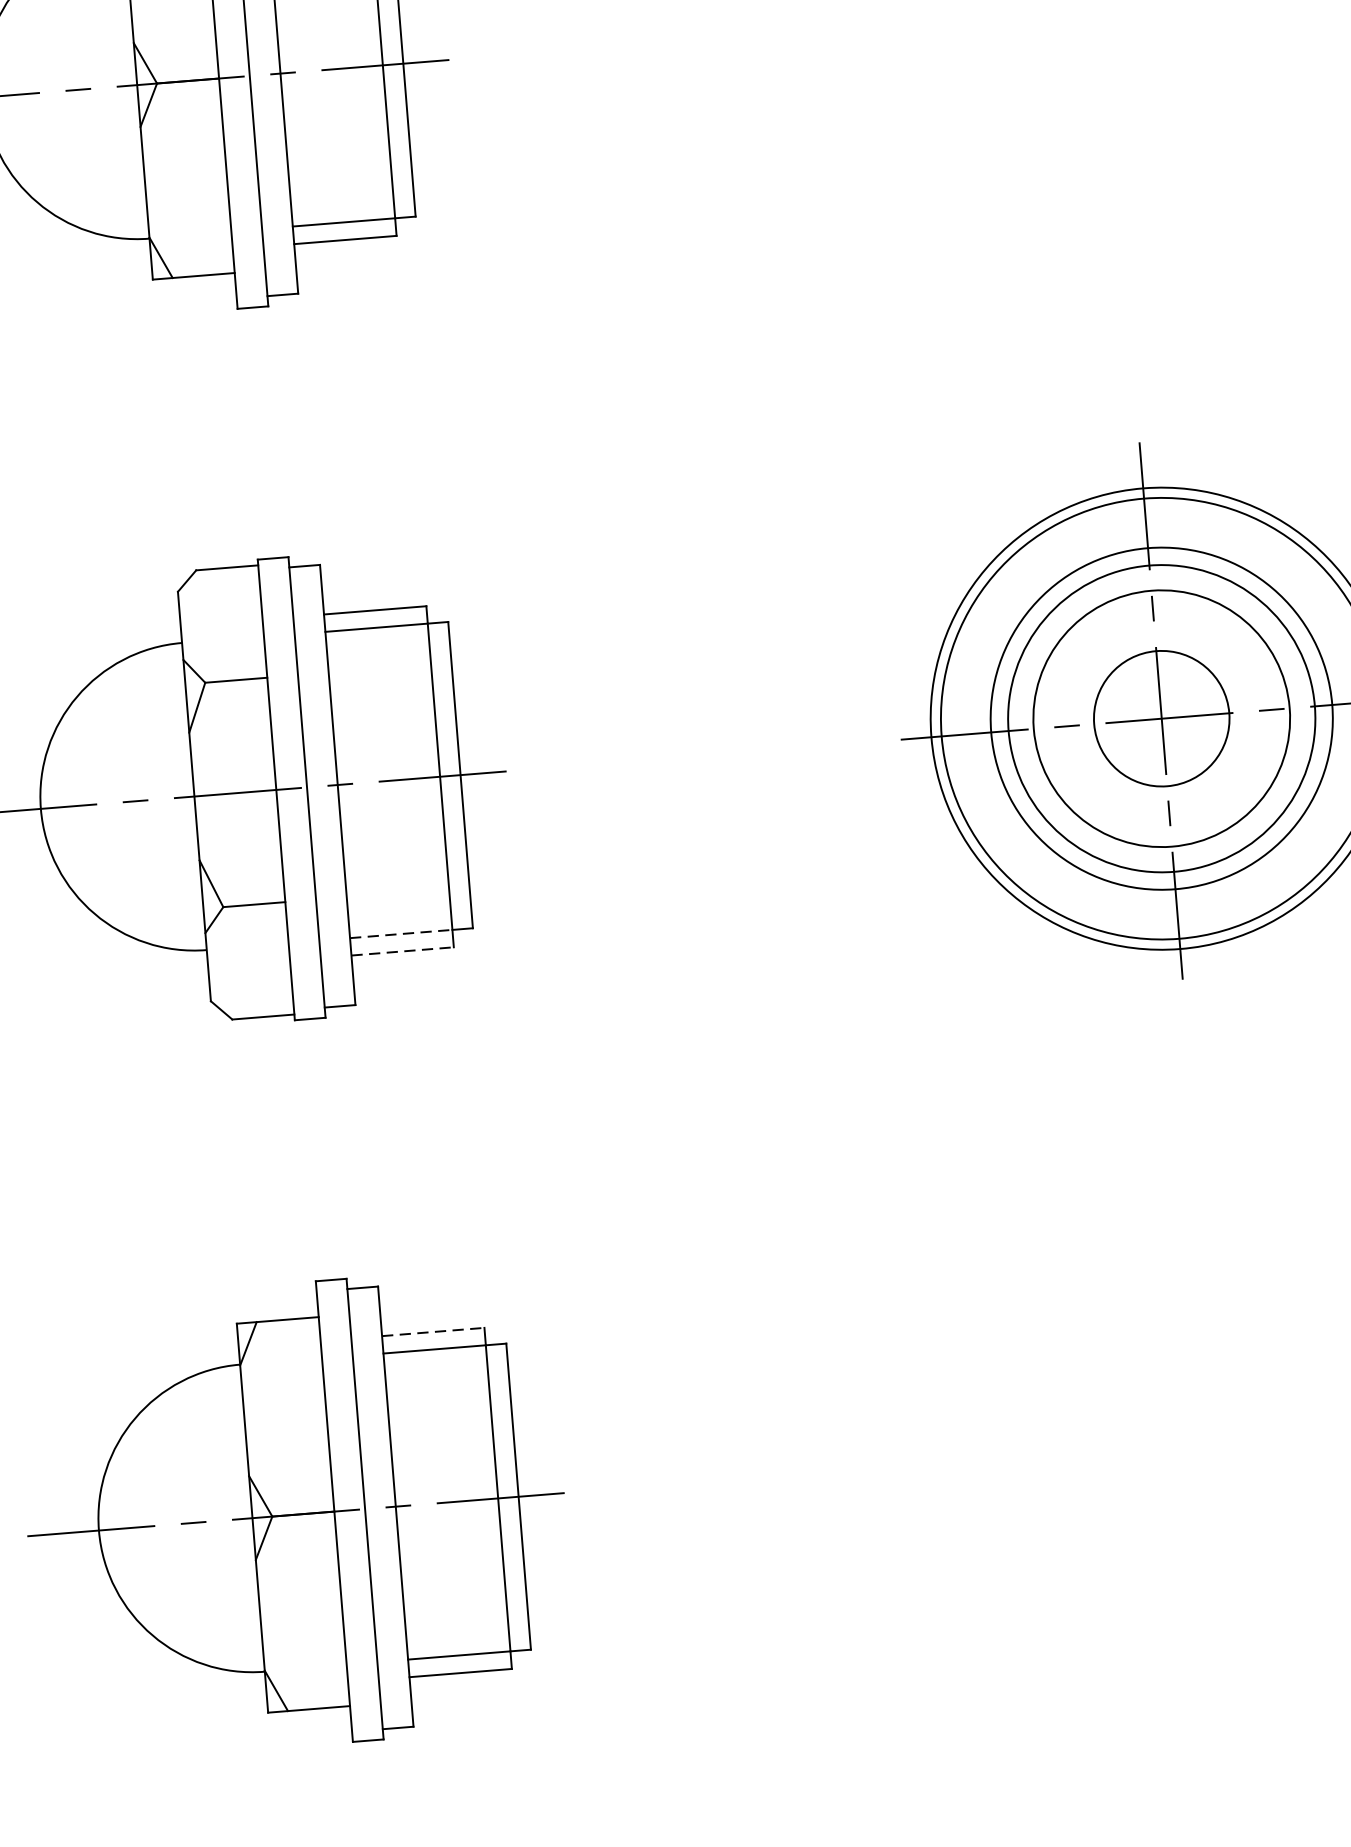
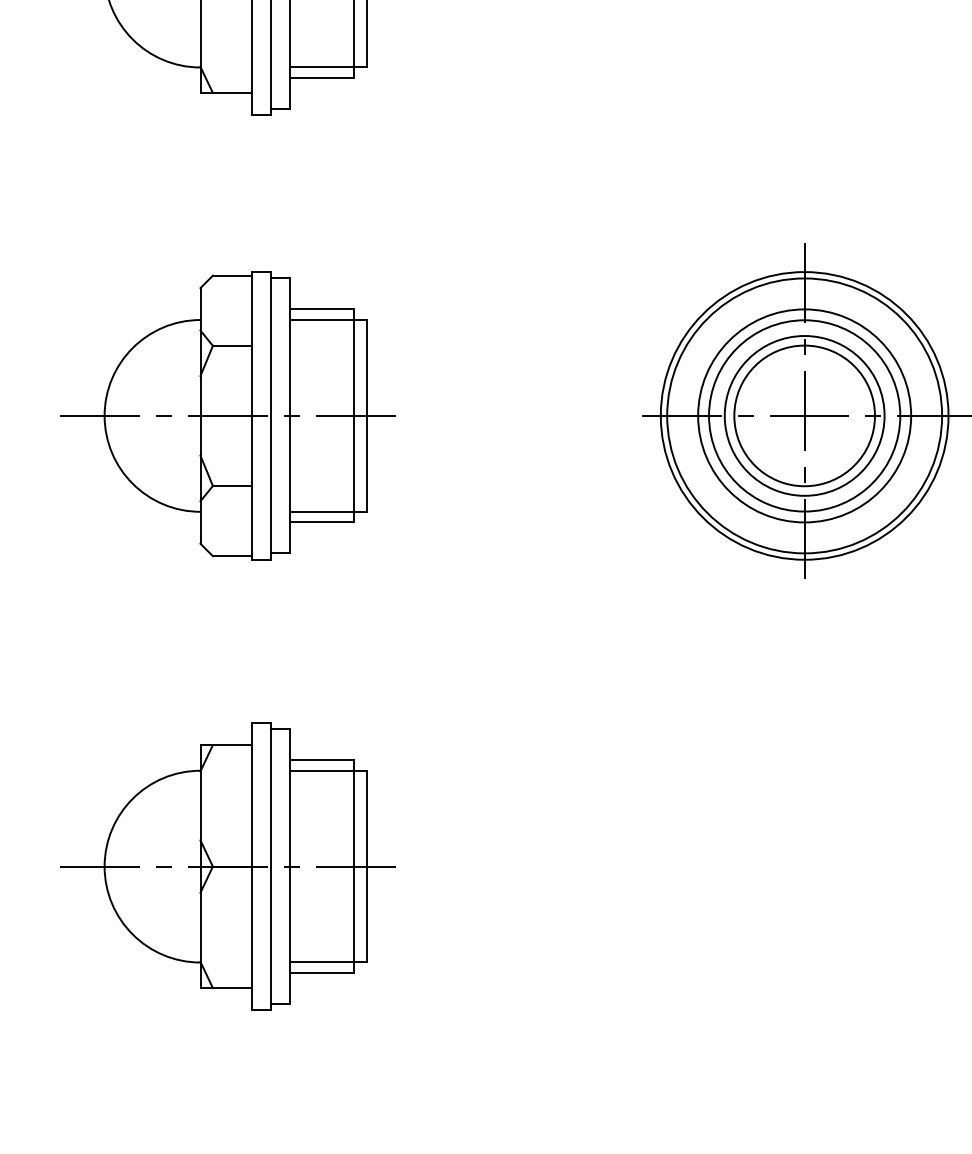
circle: (1161, 718) -> (804, 415), size x1.67
line: (400, 933) -> (321, 511), dashed -> solid
line: (401, 951) -> (321, 522), dashed -> solid
line: (432, 1332) -> (321, 760), dashed -> solid

